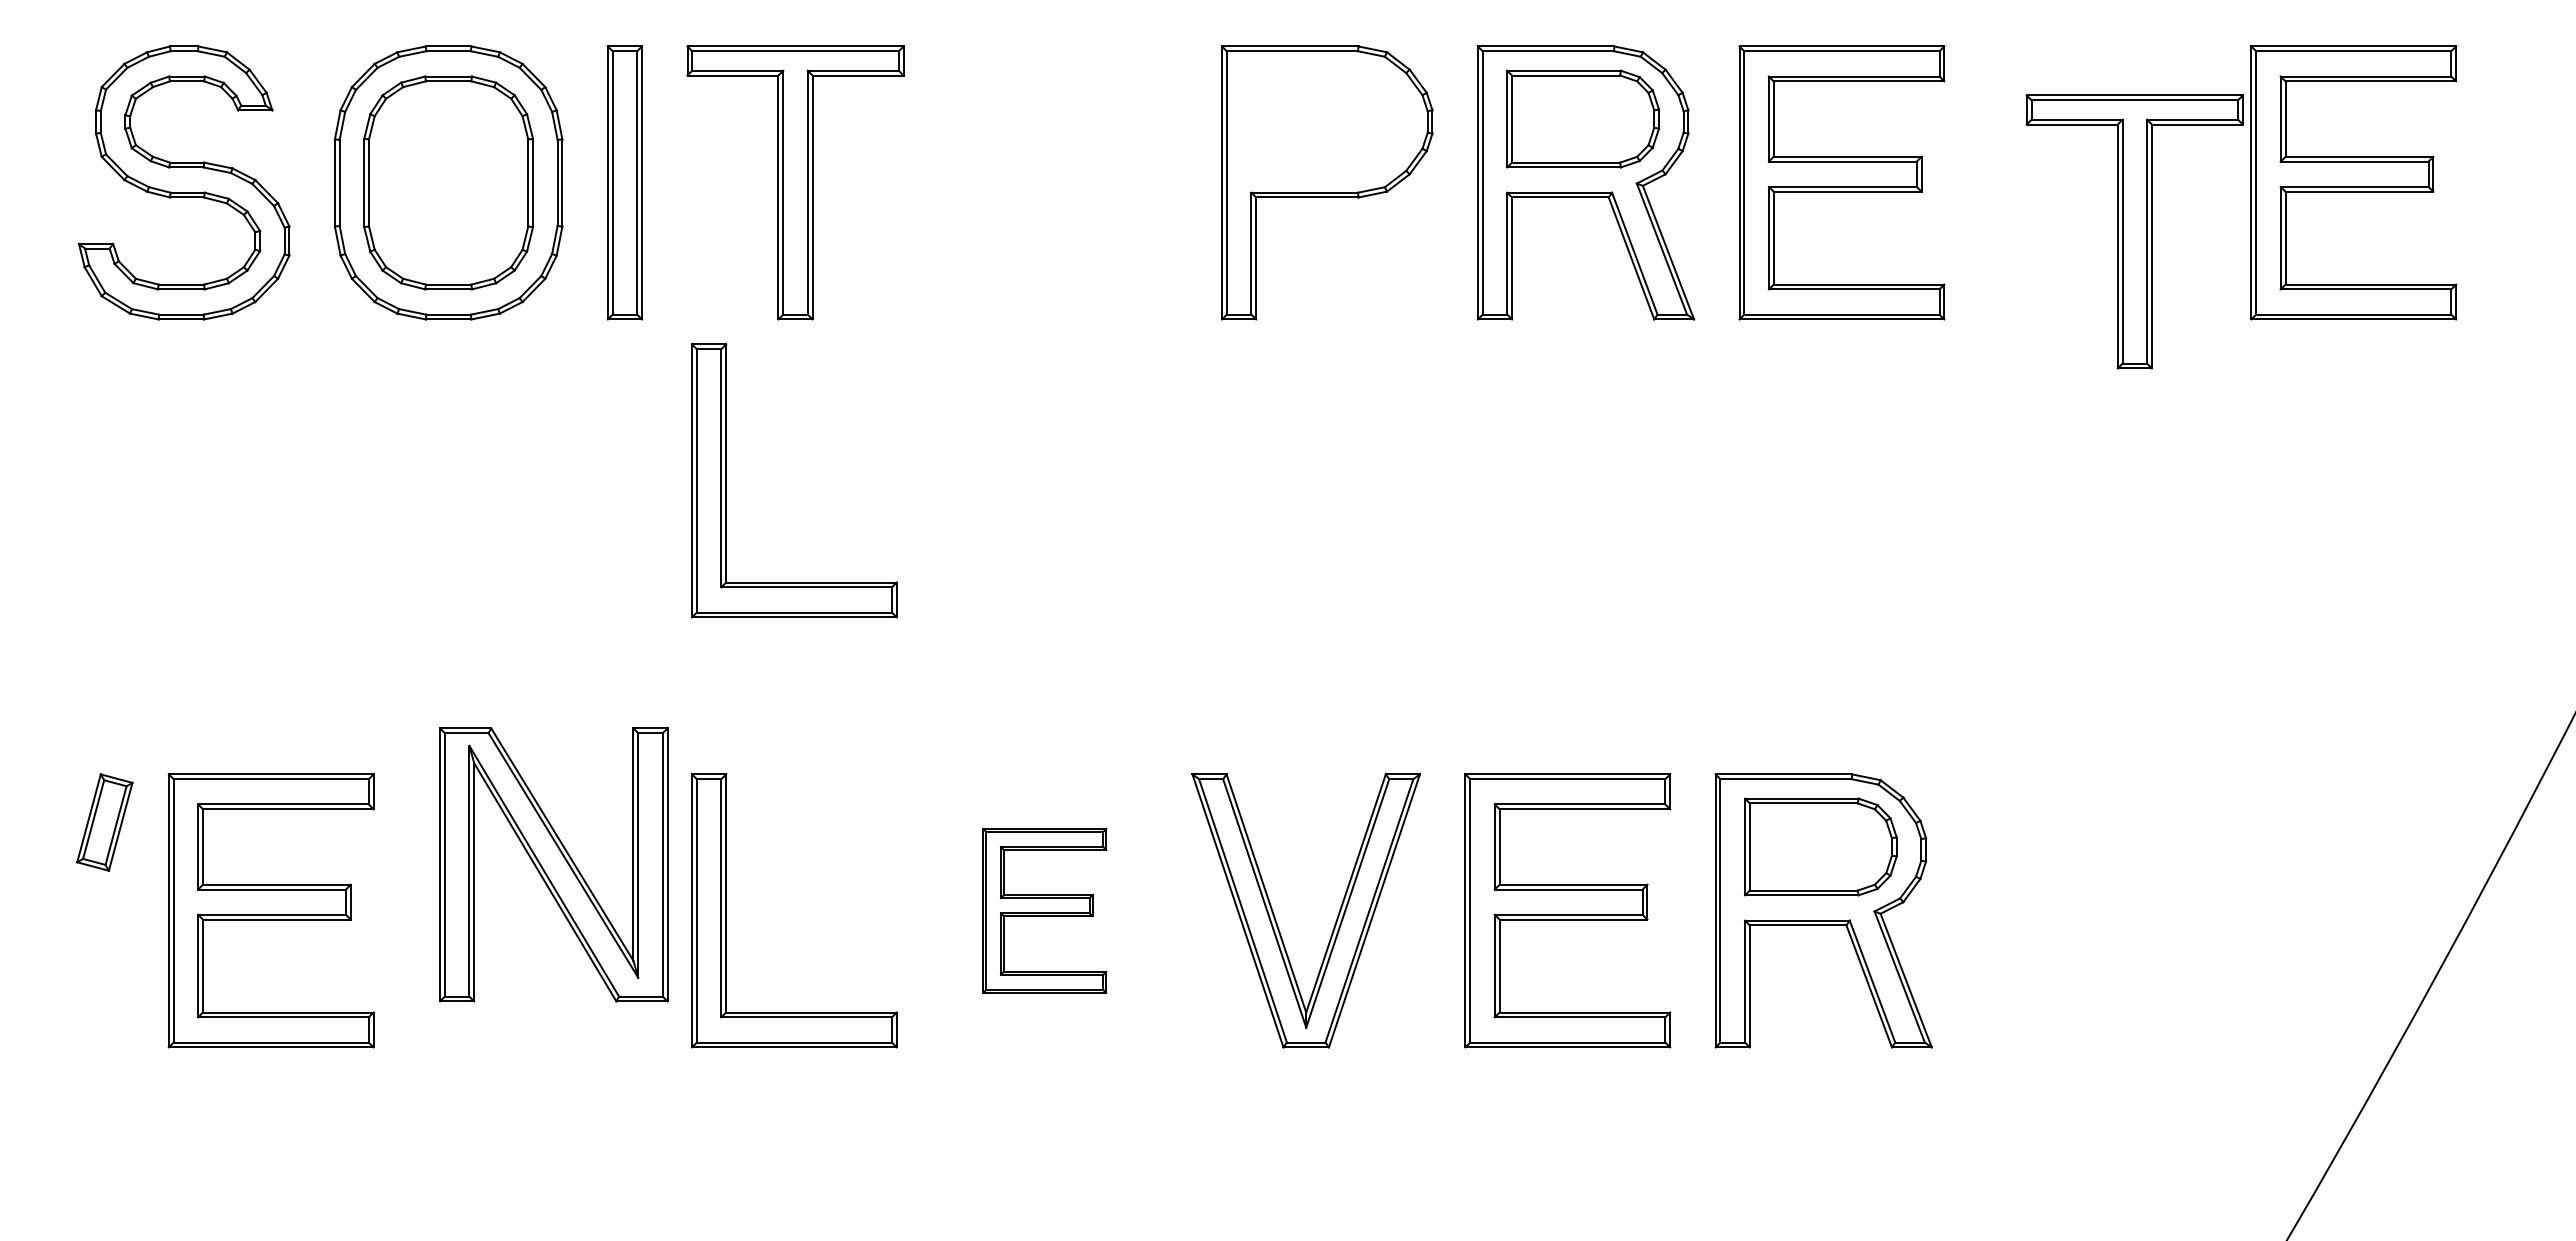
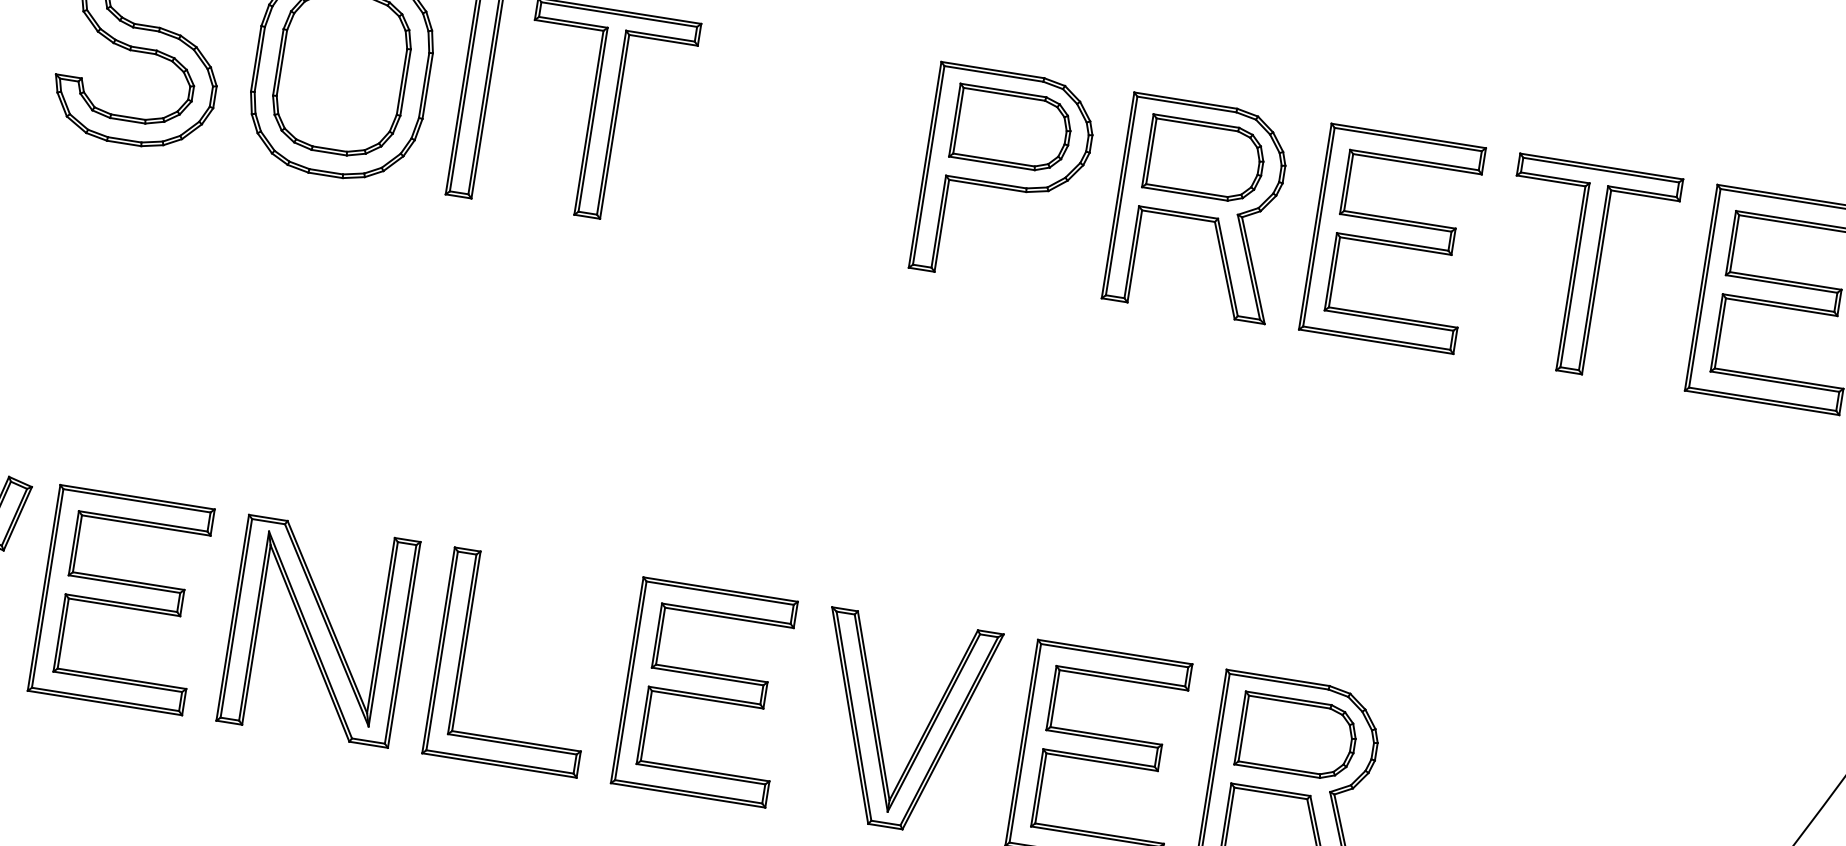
part: (1327, 118) -> (1012, 128), added
part: (2134, 231) -> (1585, 269), moved
part: (726, 480) -> (515, 329), removed
part: (553, 864) -> (318, 631), moved
part: (1044, 910) -> (704, 692), size x1.67

